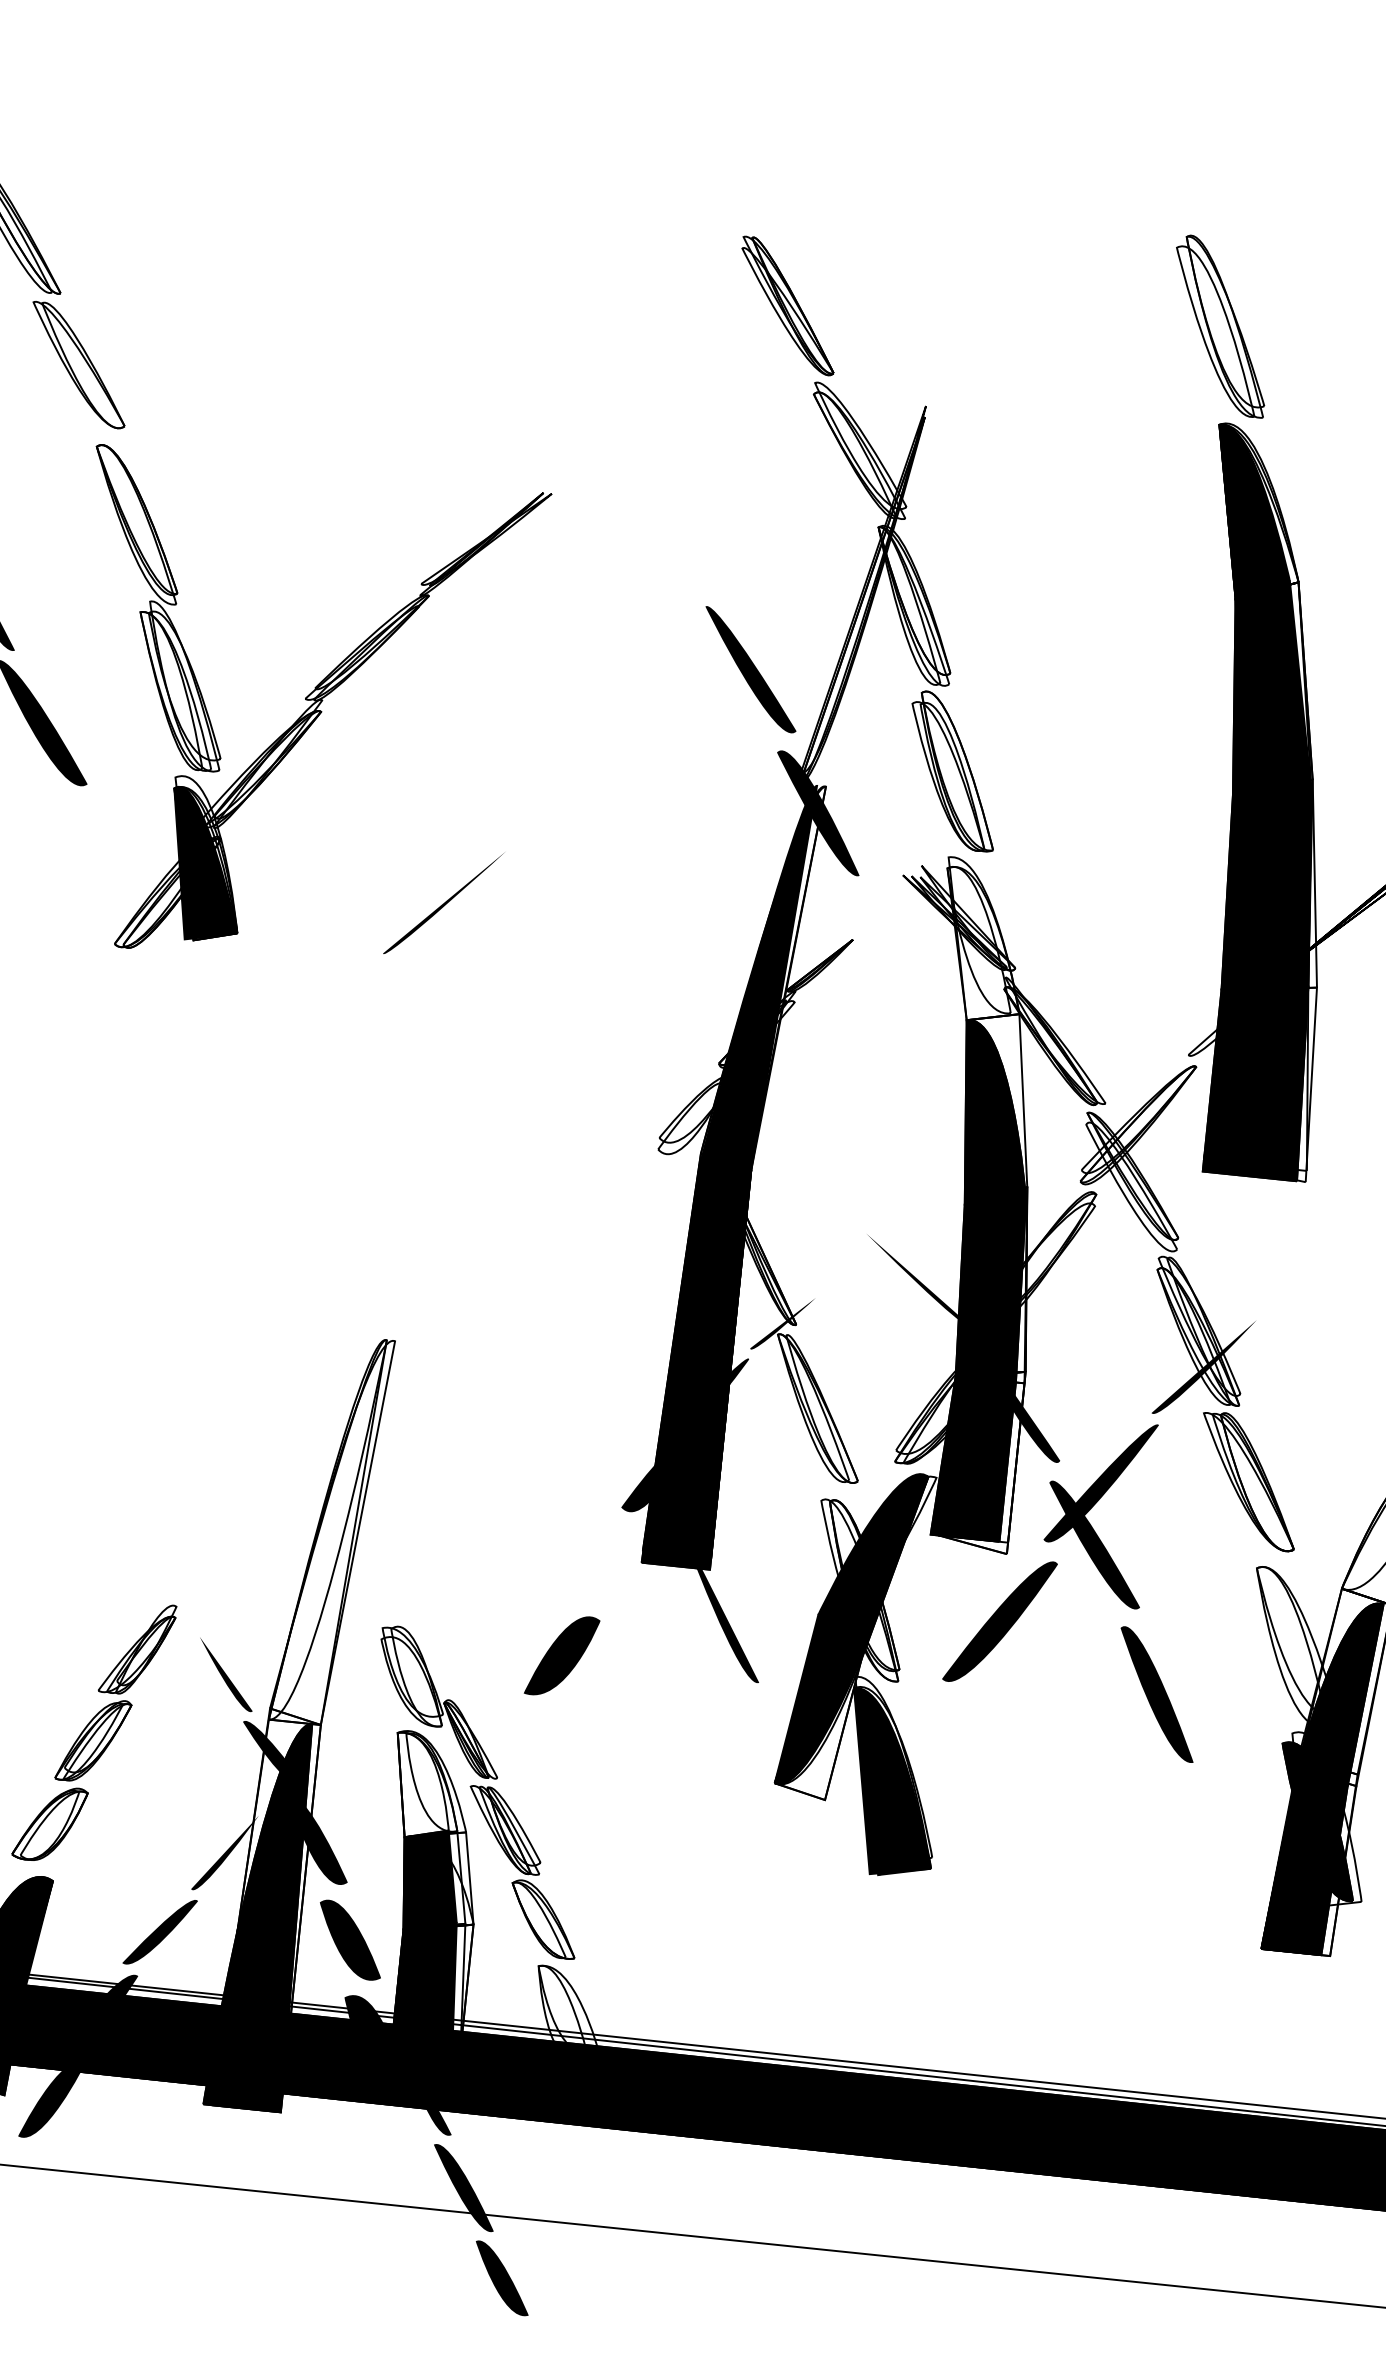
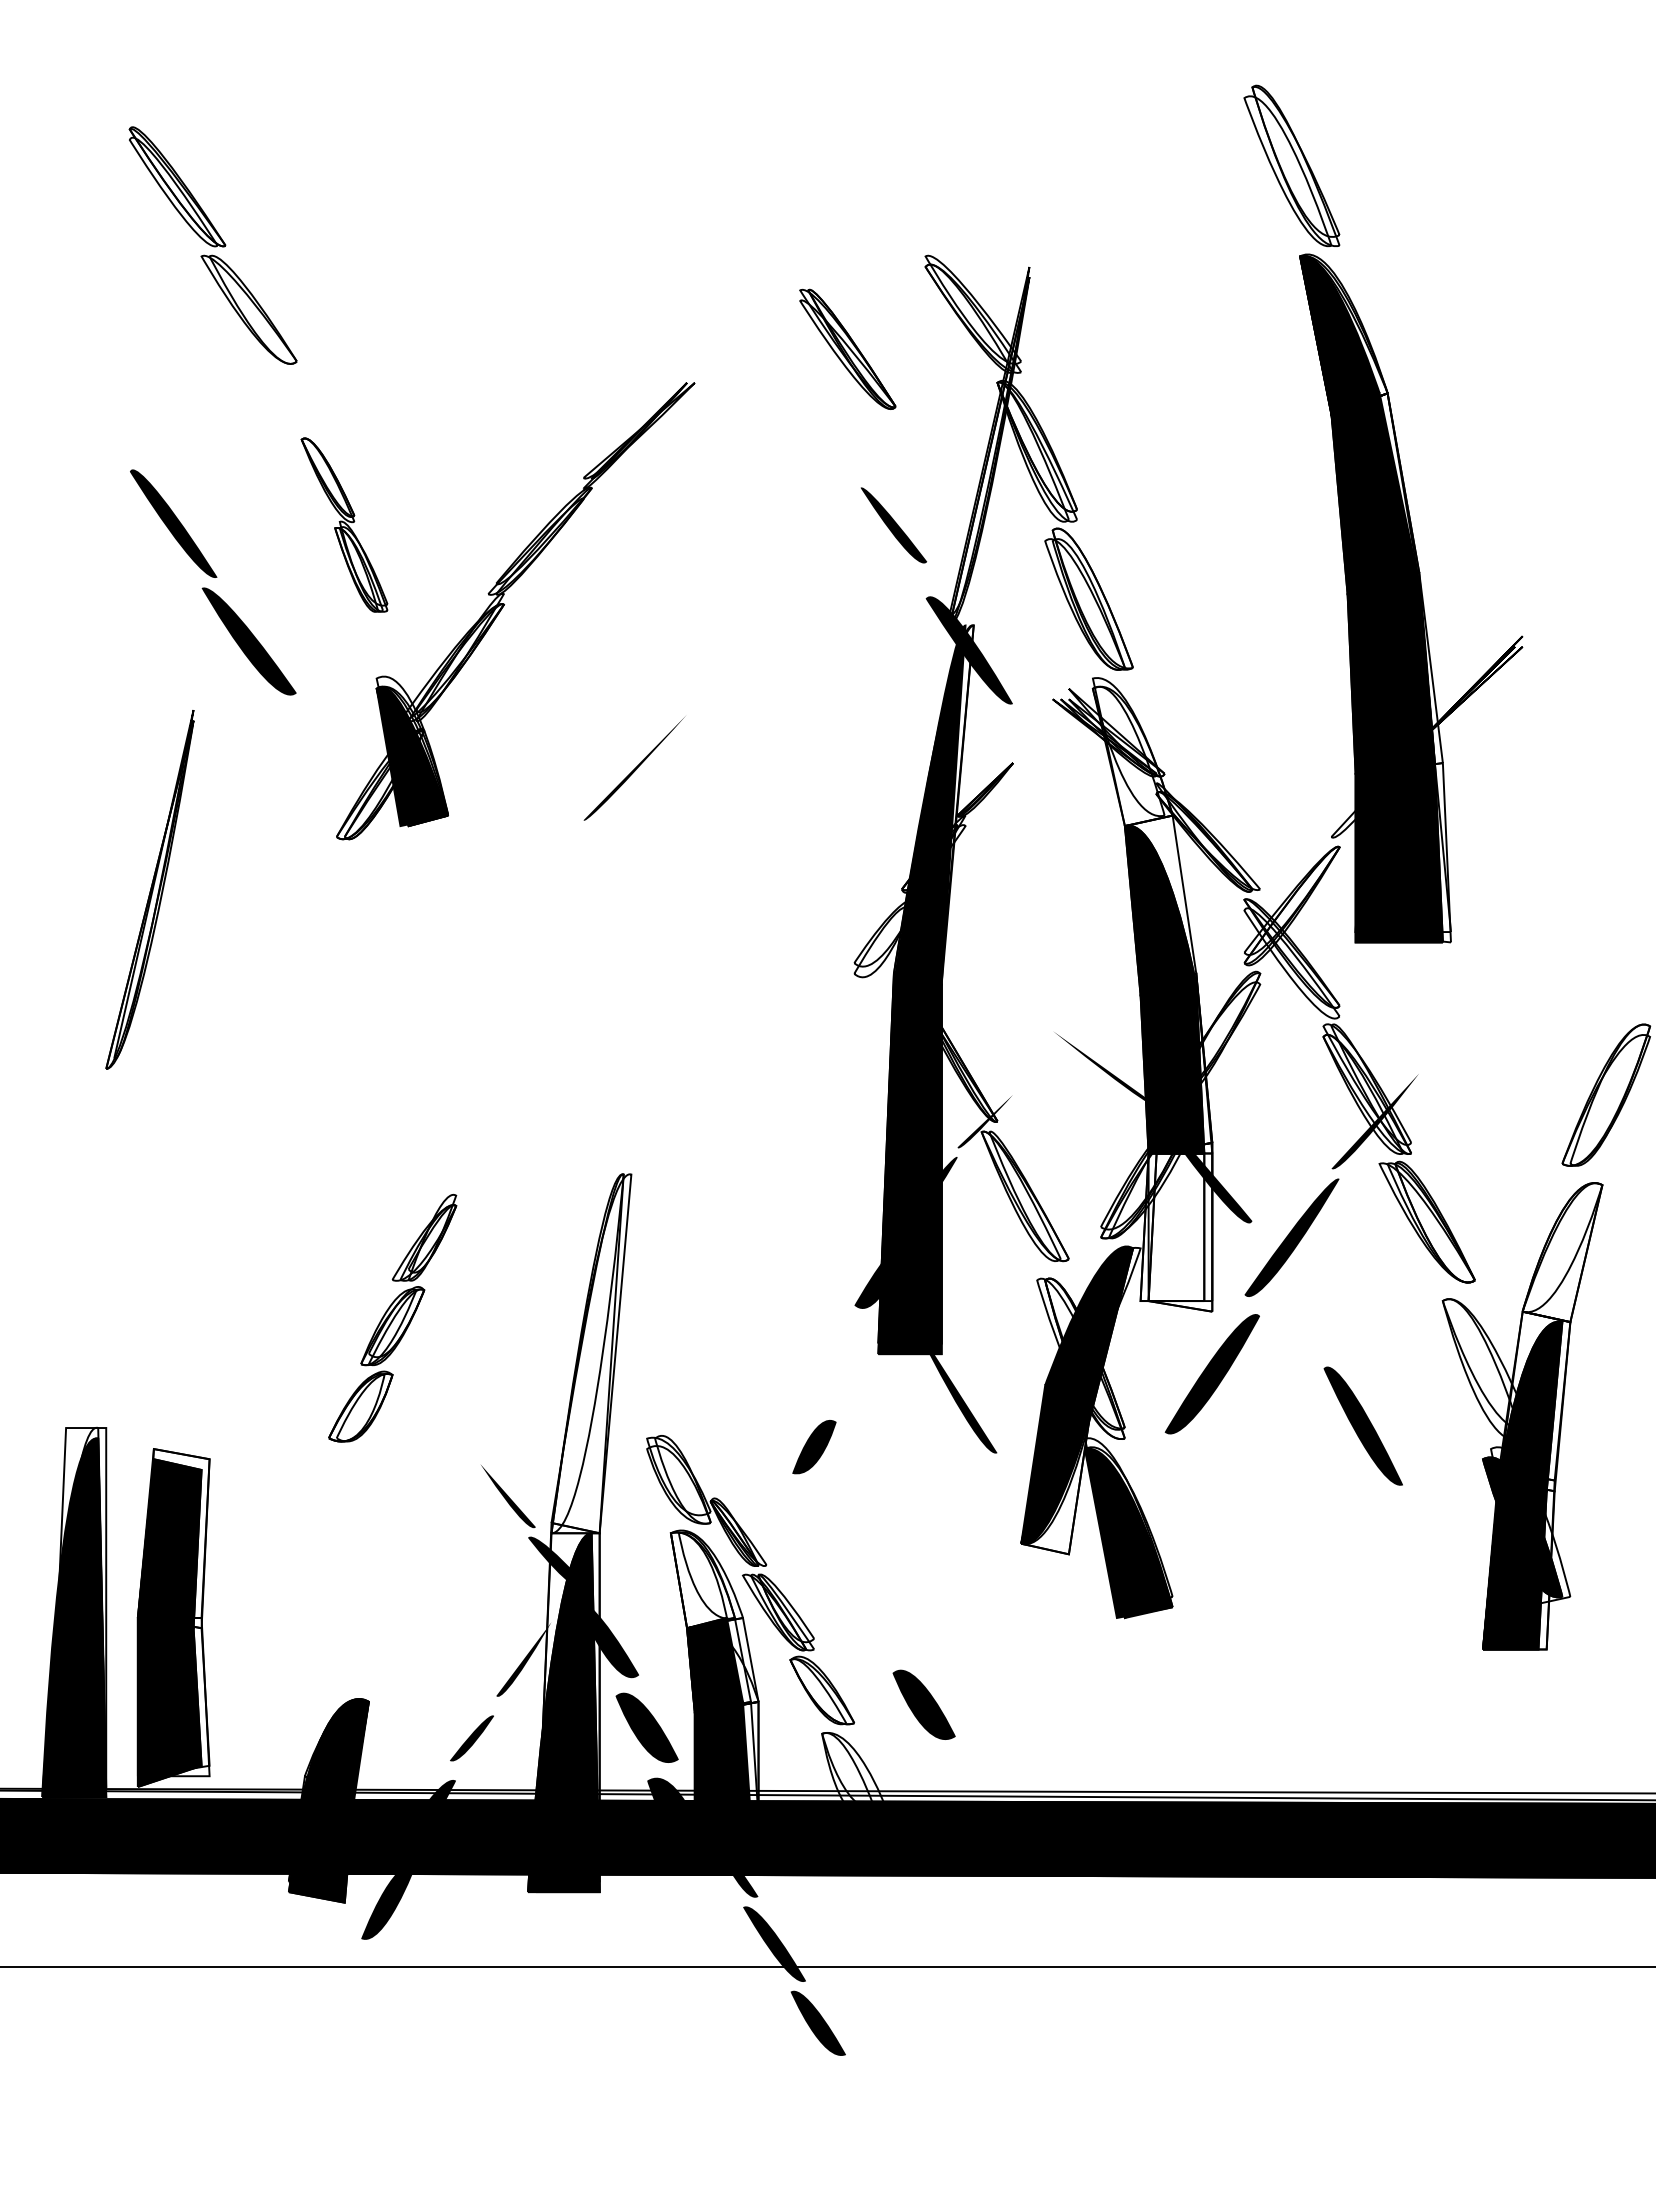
part: (788, 305) -> (847, 348), moved
part: (157, 607) -> (344, 524), size x0.6
part: (750, 669) -> (893, 525), size x0.7
fill: (973, 1458) -> (1172, 1227), removed
fill: (1094, 1545) -> (1291, 1295), removed
part: (562, 1655) -> (814, 1446), size x0.7
part: (94, 1732) -> (392, 1318), moved
part: (159, 1932) -> (471, 1738), size x0.7
part: (651, 1945) -> (923, 1704), added

